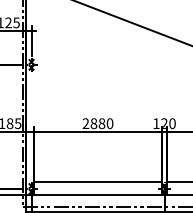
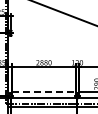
line: (99, 180) -> (44, 91), solid -> dashed

